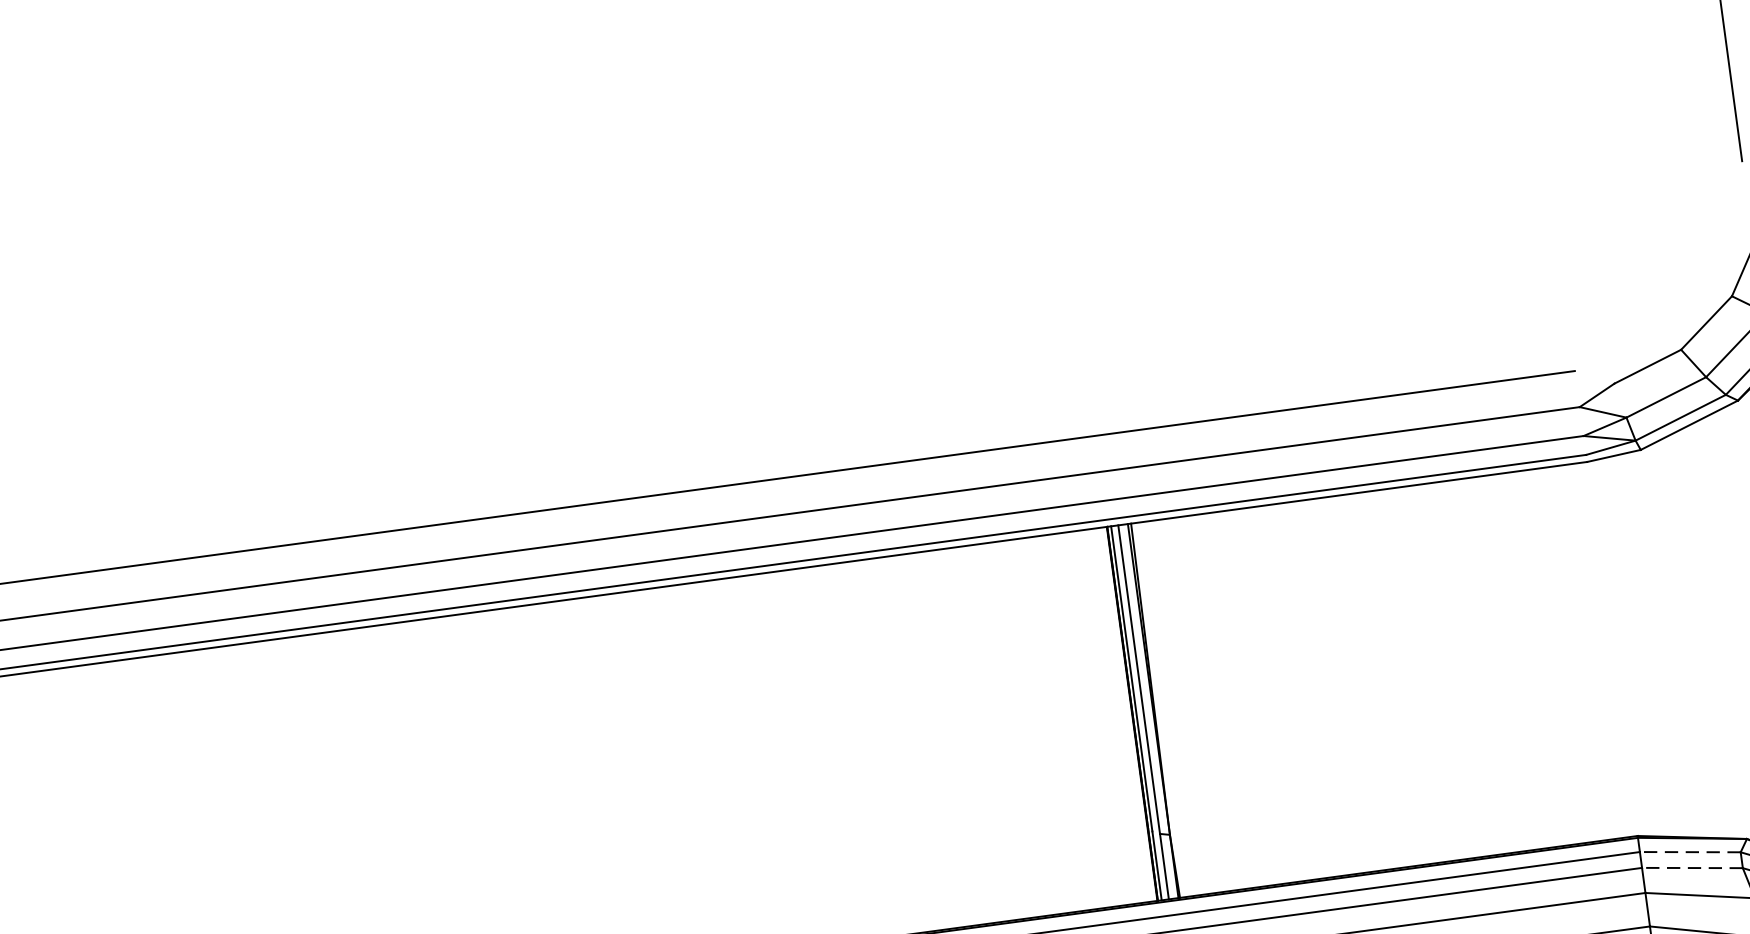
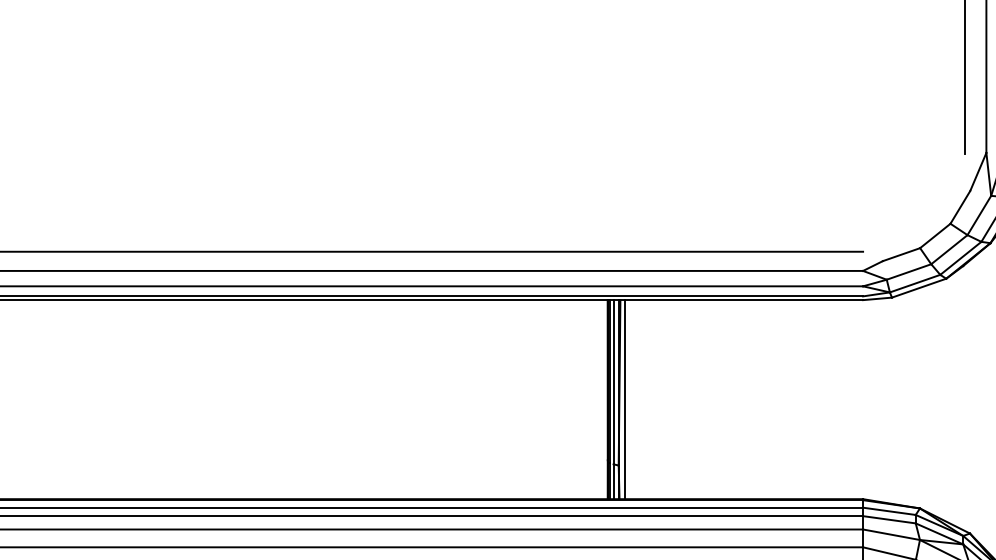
line: (1164, 709) -> (624, 399), added
line: (1690, 852) -> (889, 511), dashed -> solid
line: (1692, 867) -> (889, 519), dashed -> solid

